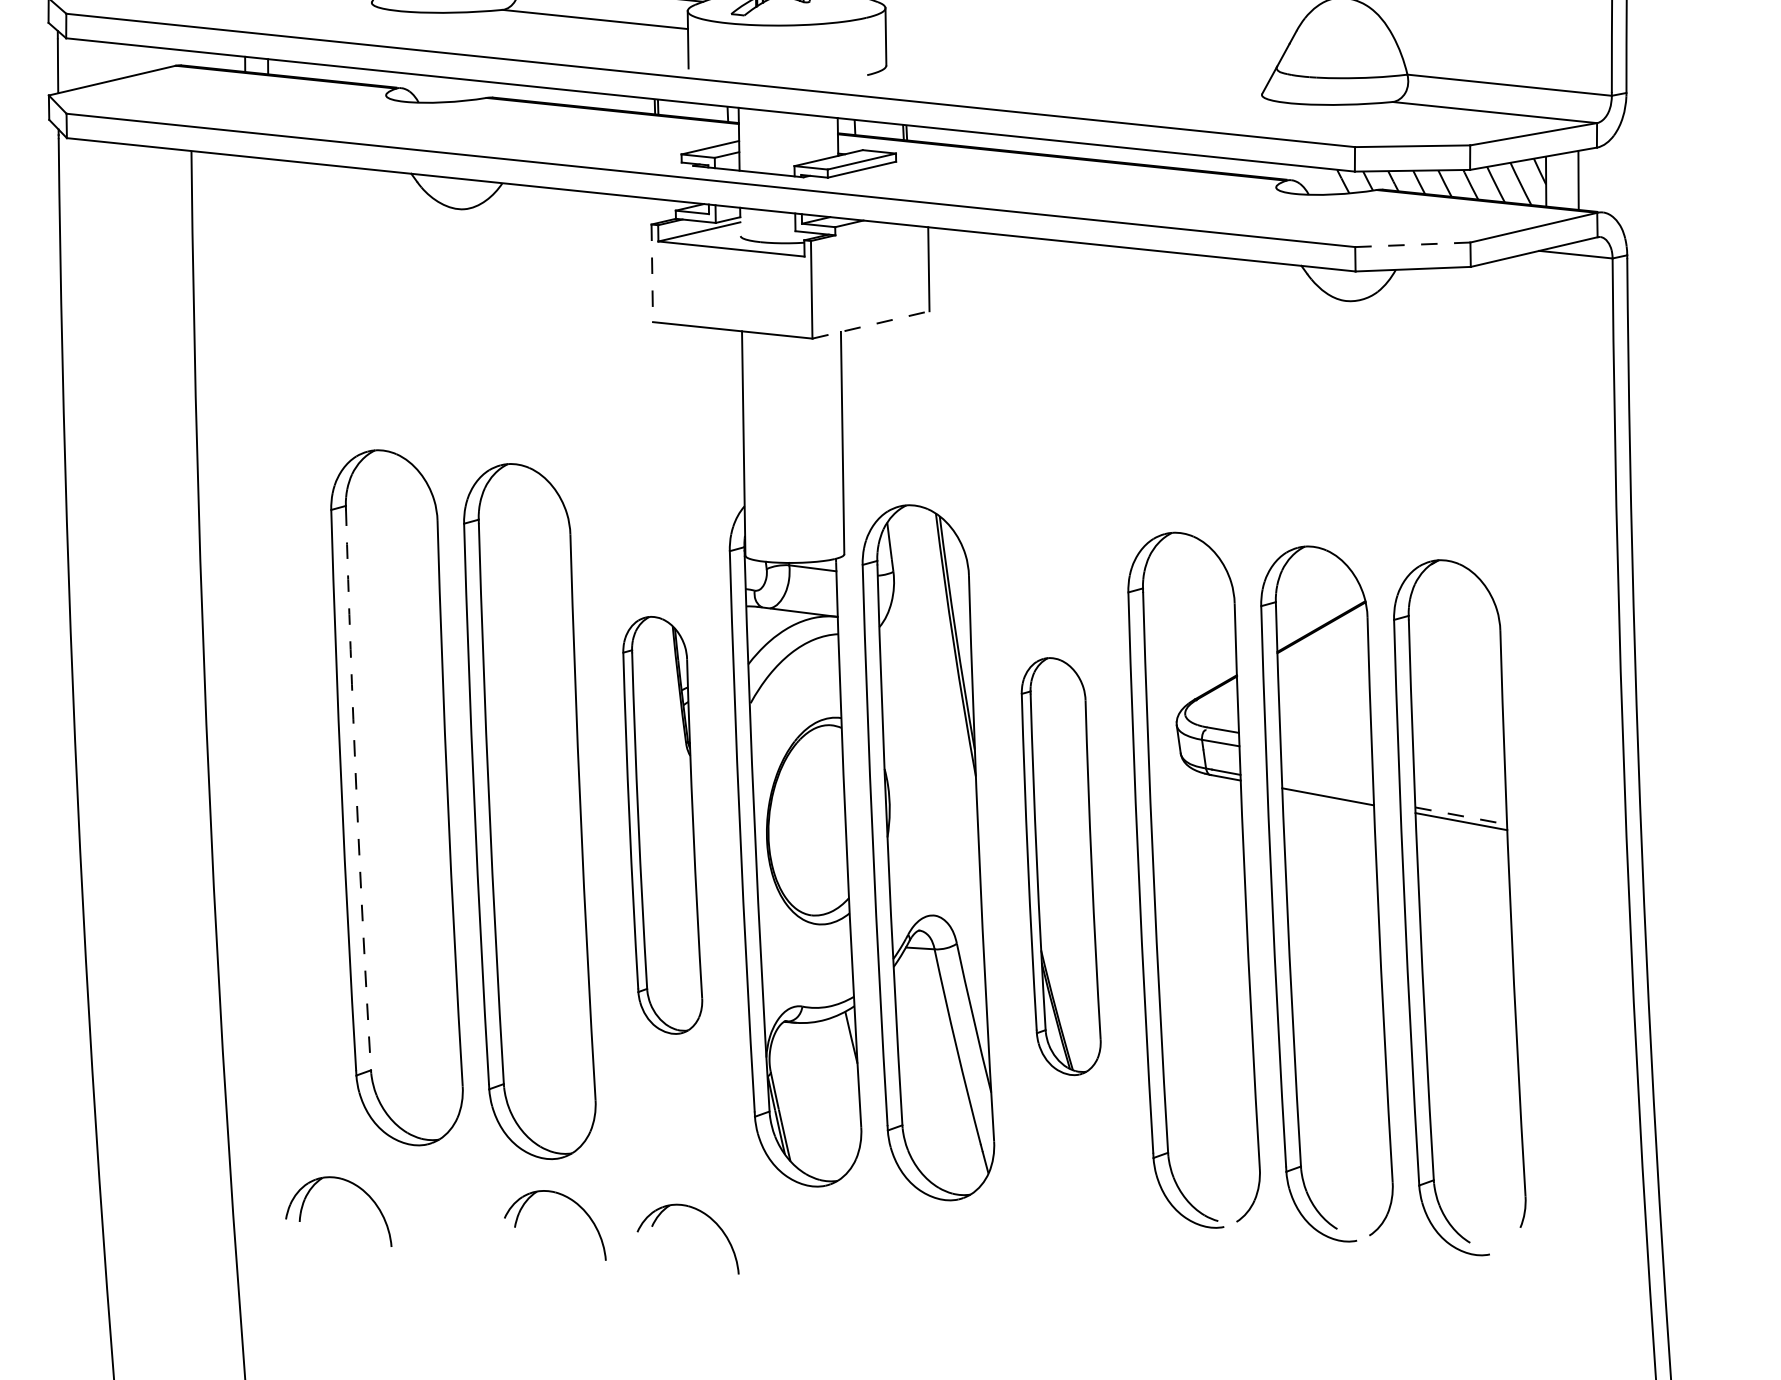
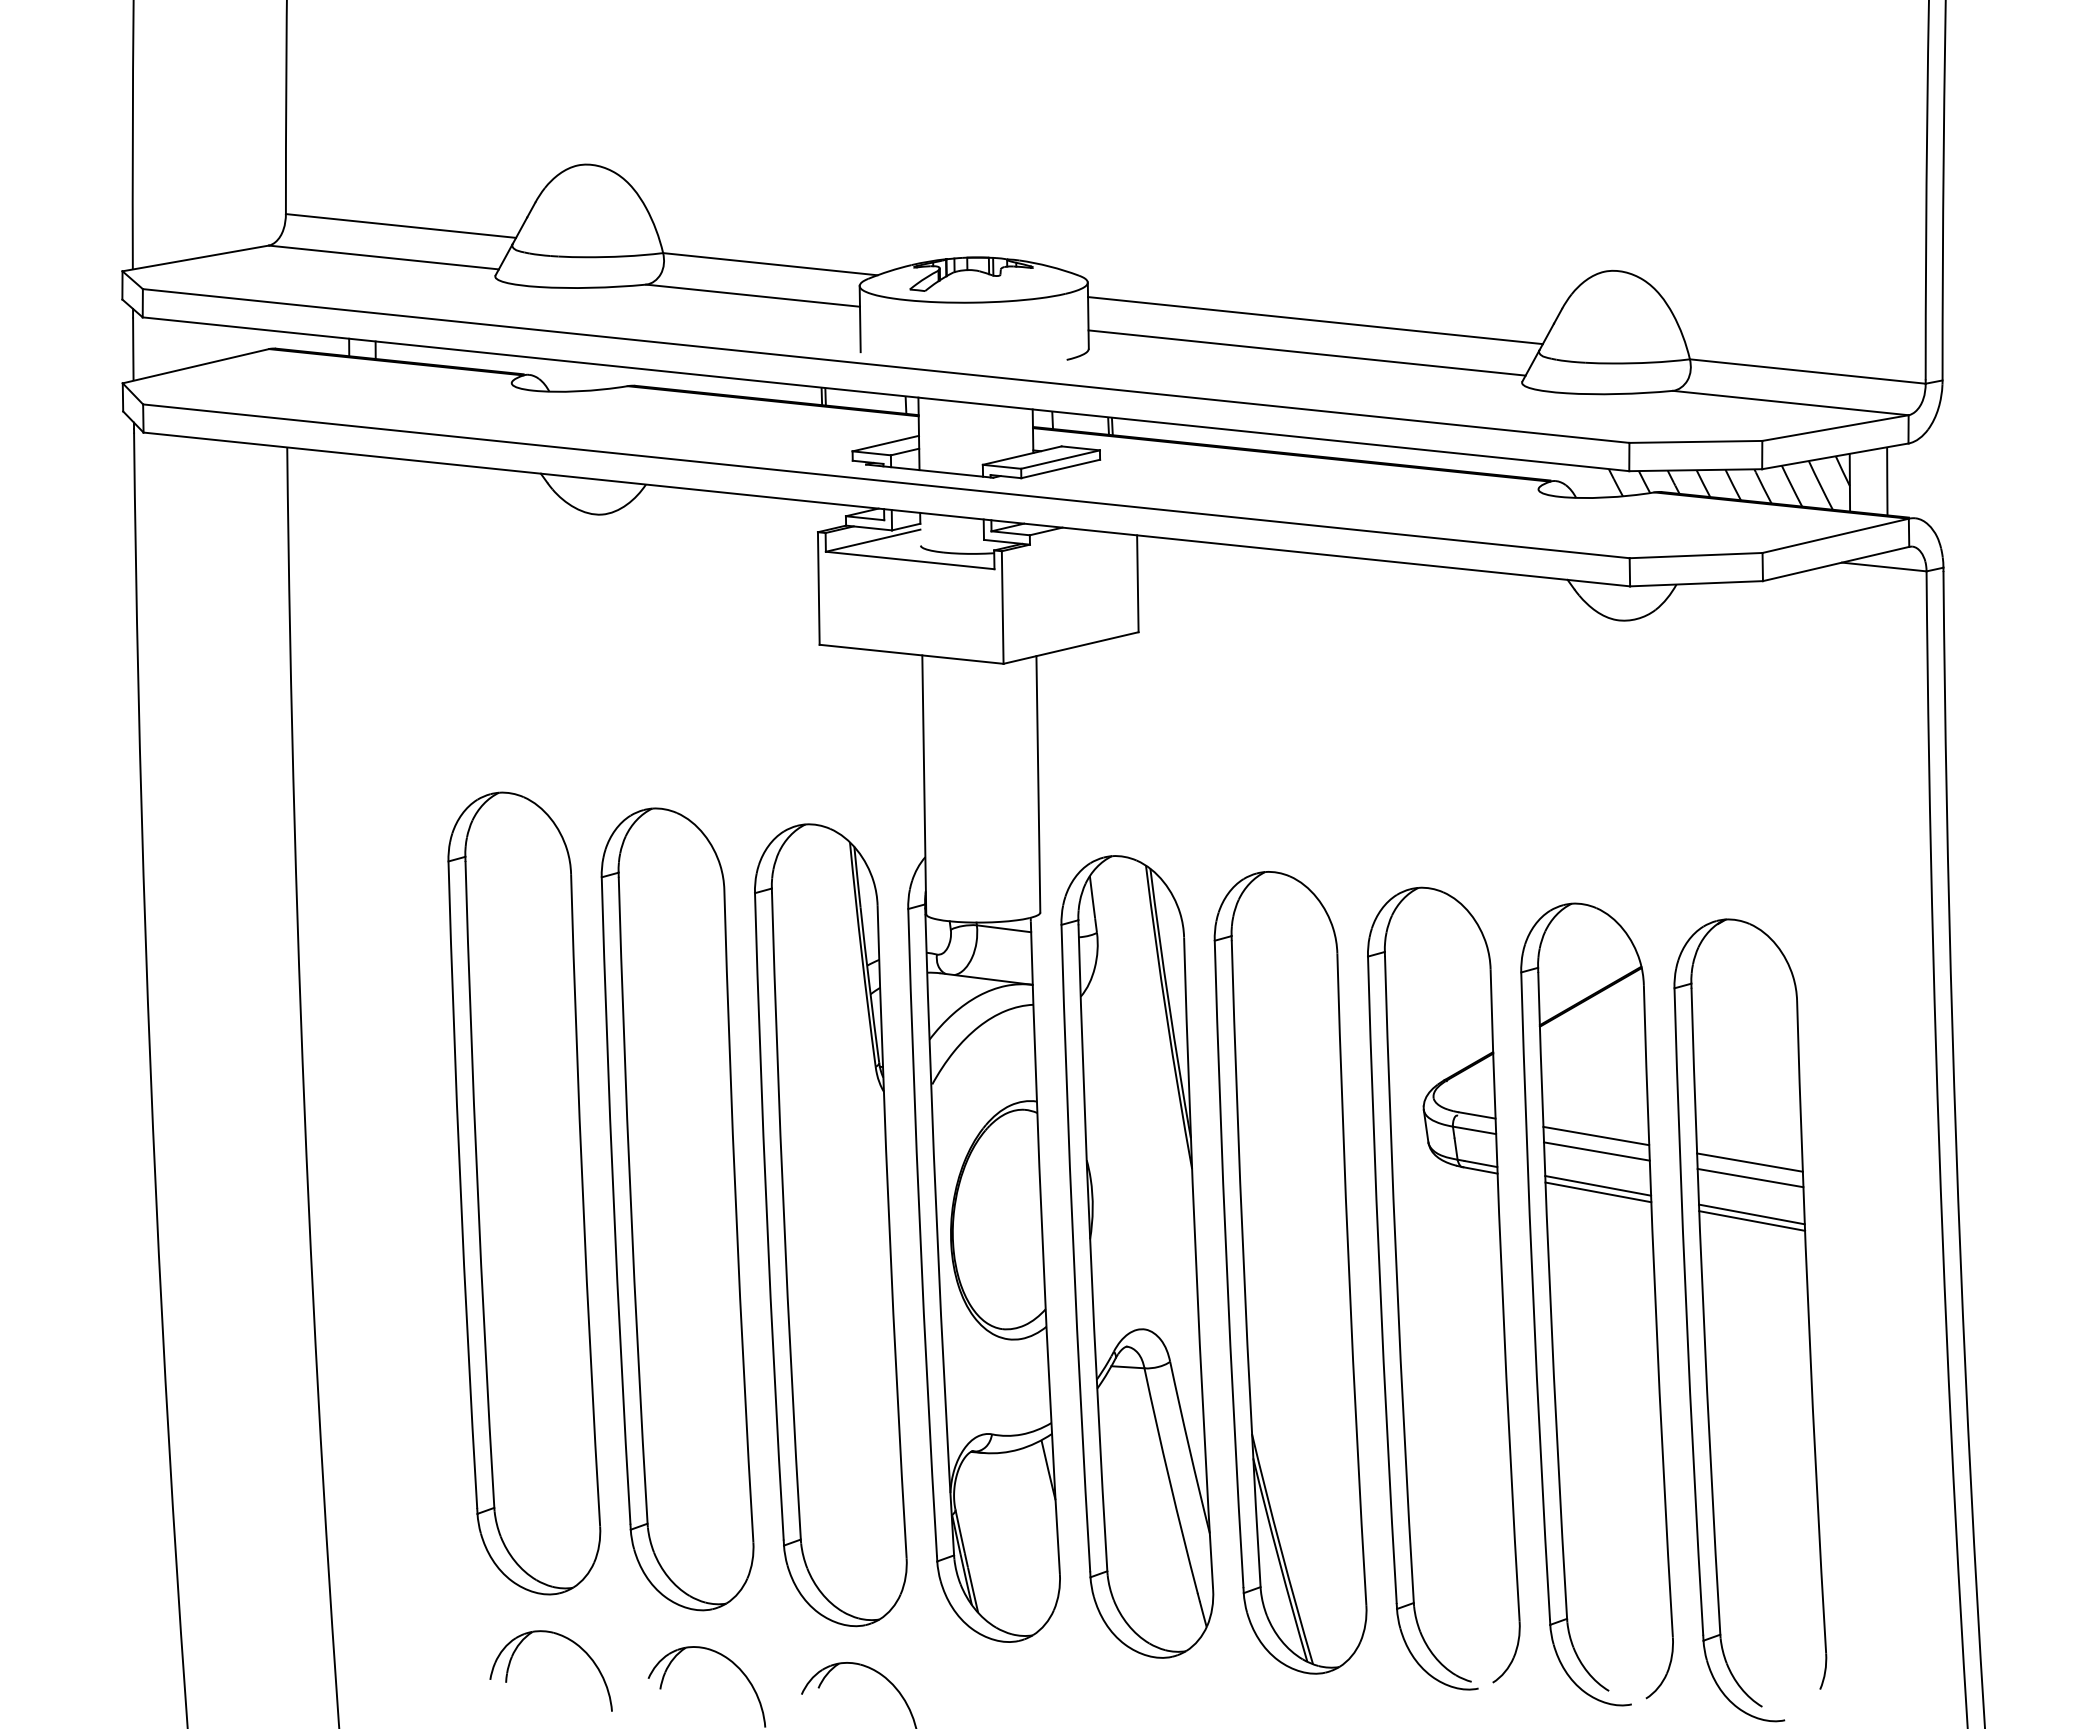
line: (1082, 40) -> (1315, 320), added
line: (1075, 68) -> (1306, 352), added
line: (1413, 244) -> (1696, 555), dashed -> solid
line: (652, 274) -> (818, 589), dashed -> solid
line: (871, 324) -> (1071, 647), dashed -> solid
line: (1326, 747) -> (1596, 1135), added
line: (1326, 761) -> (1596, 1151), added
line: (1459, 770) -> (1749, 1162), added
line: (1459, 783) -> (1750, 1177), added
arc: (356, 789) -> (477, 1184), dashed -> solid
line: (1328, 790) -> (1598, 1185), added
line: (1460, 816) -> (1751, 1214), dashed -> solid
part: (662, 825) -> (830, 1225), size x1.67
part: (1061, 866) -> (1290, 1272), size x1.67
part: (355, 1186) -> (570, 1641), moved

